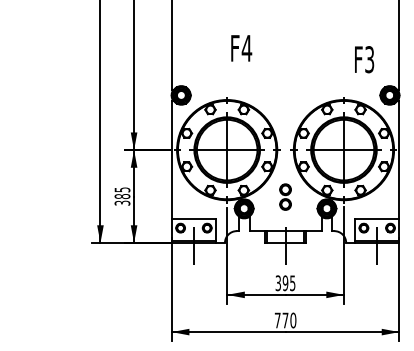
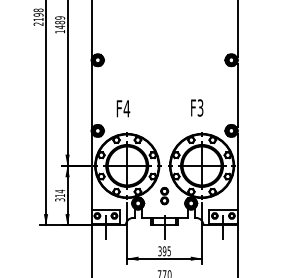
text: (241, 47) -> (123, 108), moved
text: (364, 58) -> (197, 107), moved
text: (123, 193) -> (60, 193), 385 -> 314

